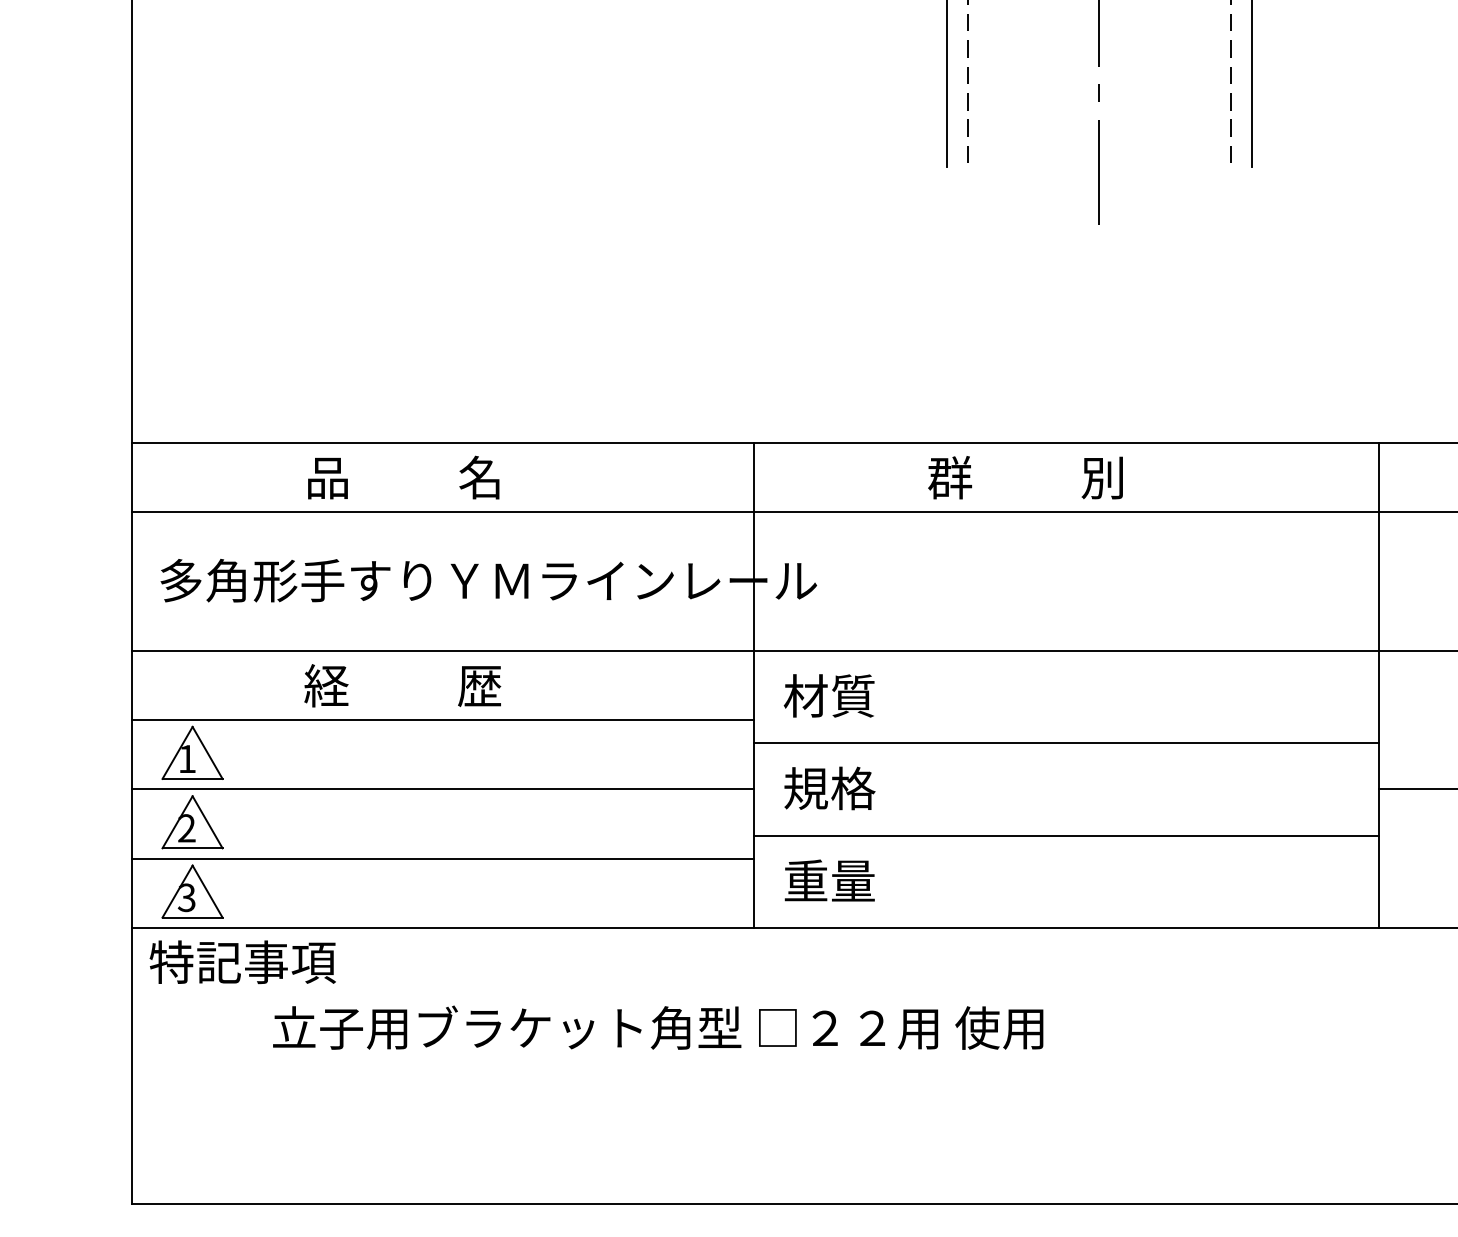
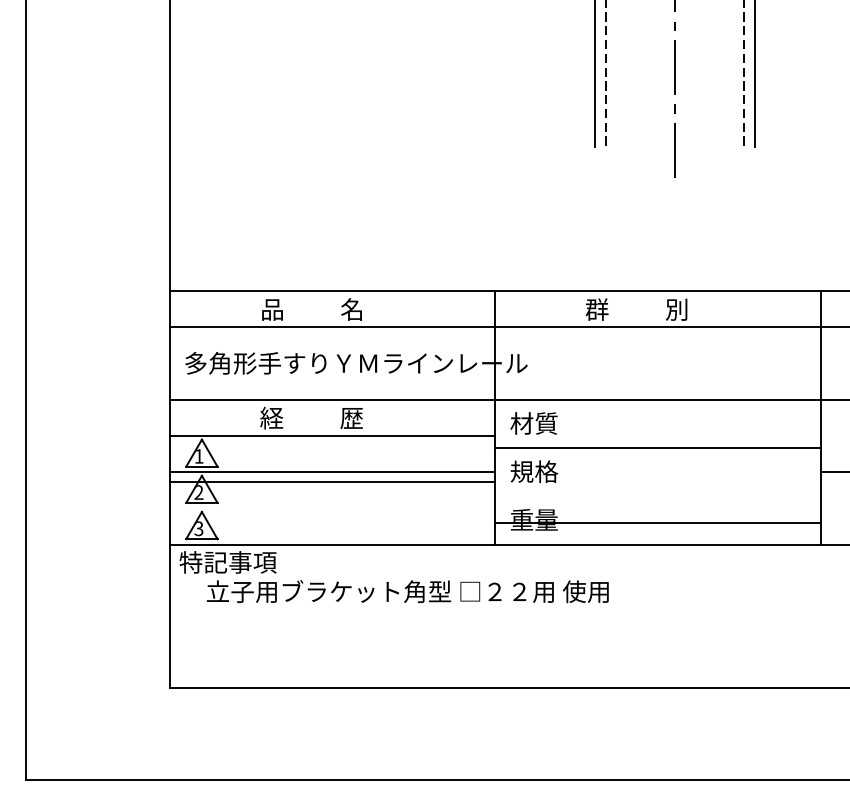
line: (1065, 835) -> (657, 523), moved
line: (442, 858) -> (332, 482), moved
text: (657, 1027) -> (407, 591), moved

